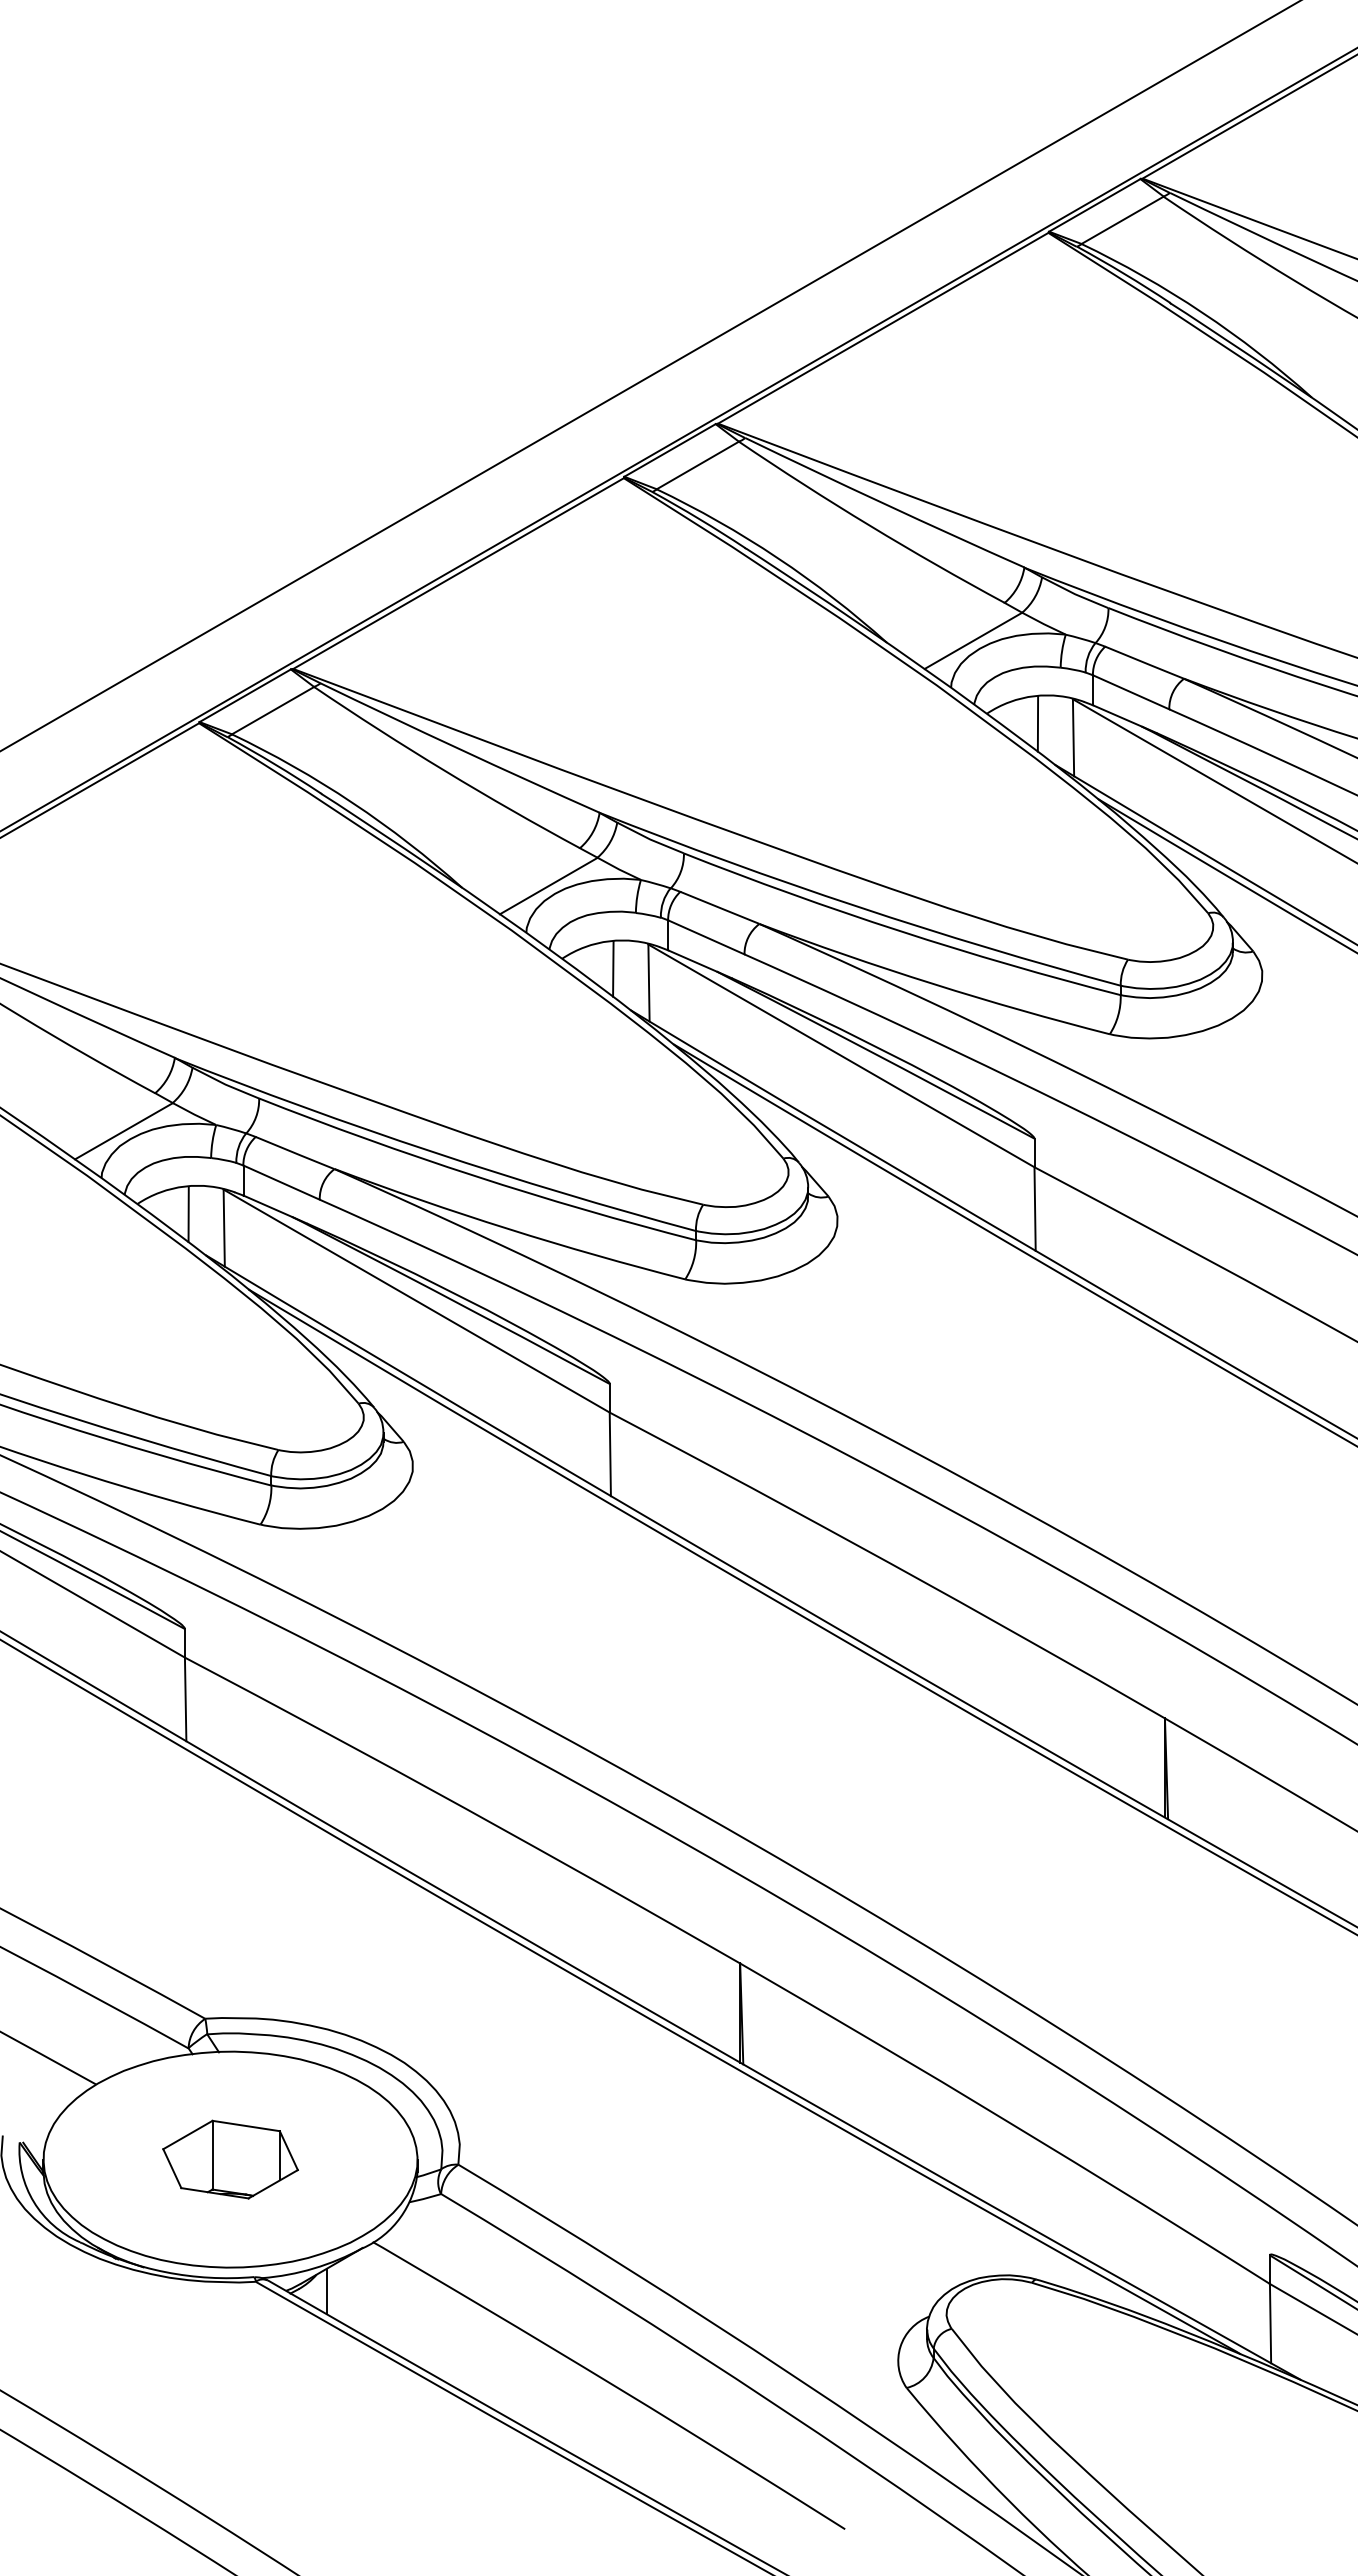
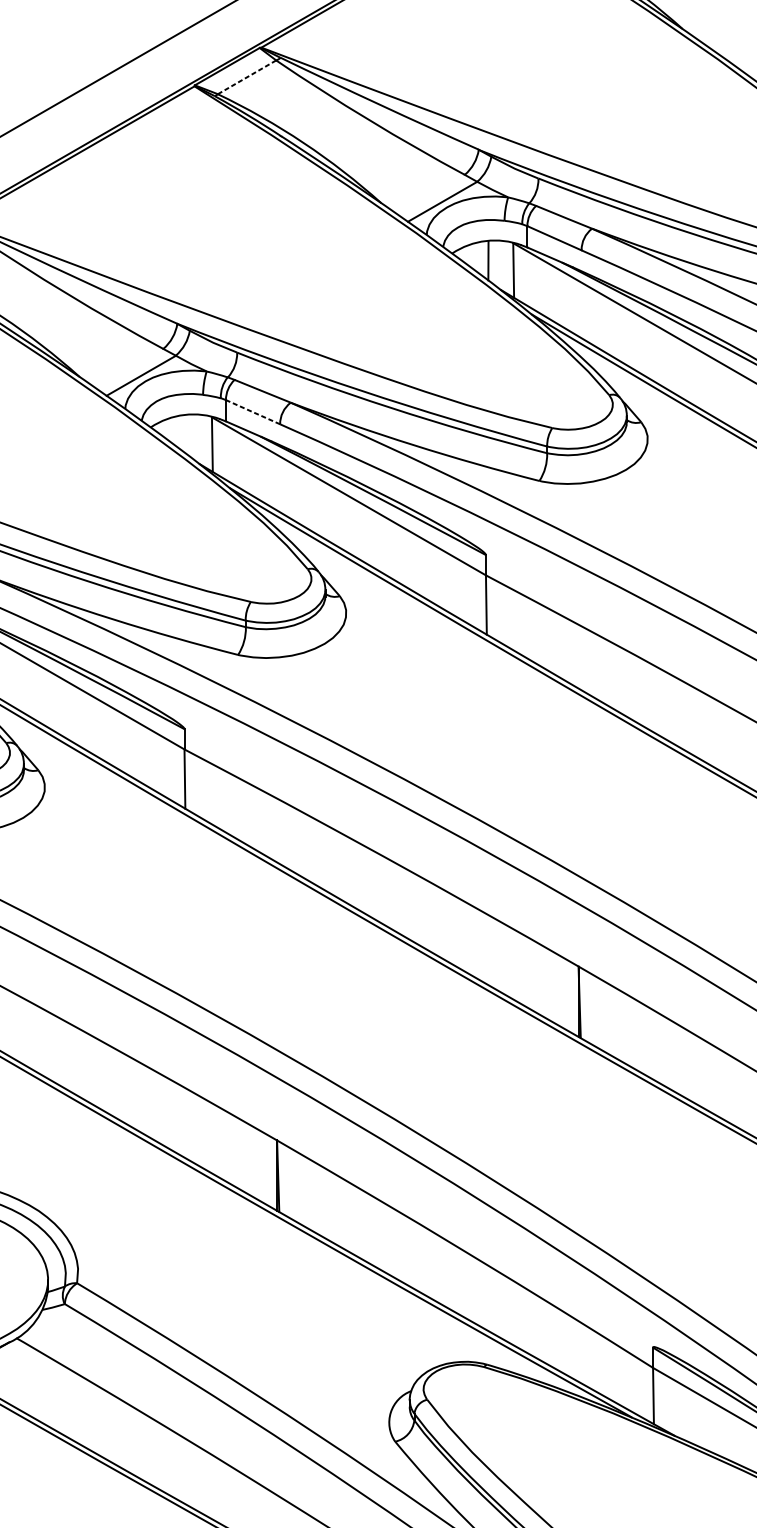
line: (697, 465) -> (246, 77), solid -> dashed
line: (706, 937) -> (253, 412), solid -> dashed
line: (613, 968) -> (187, 434), removed

